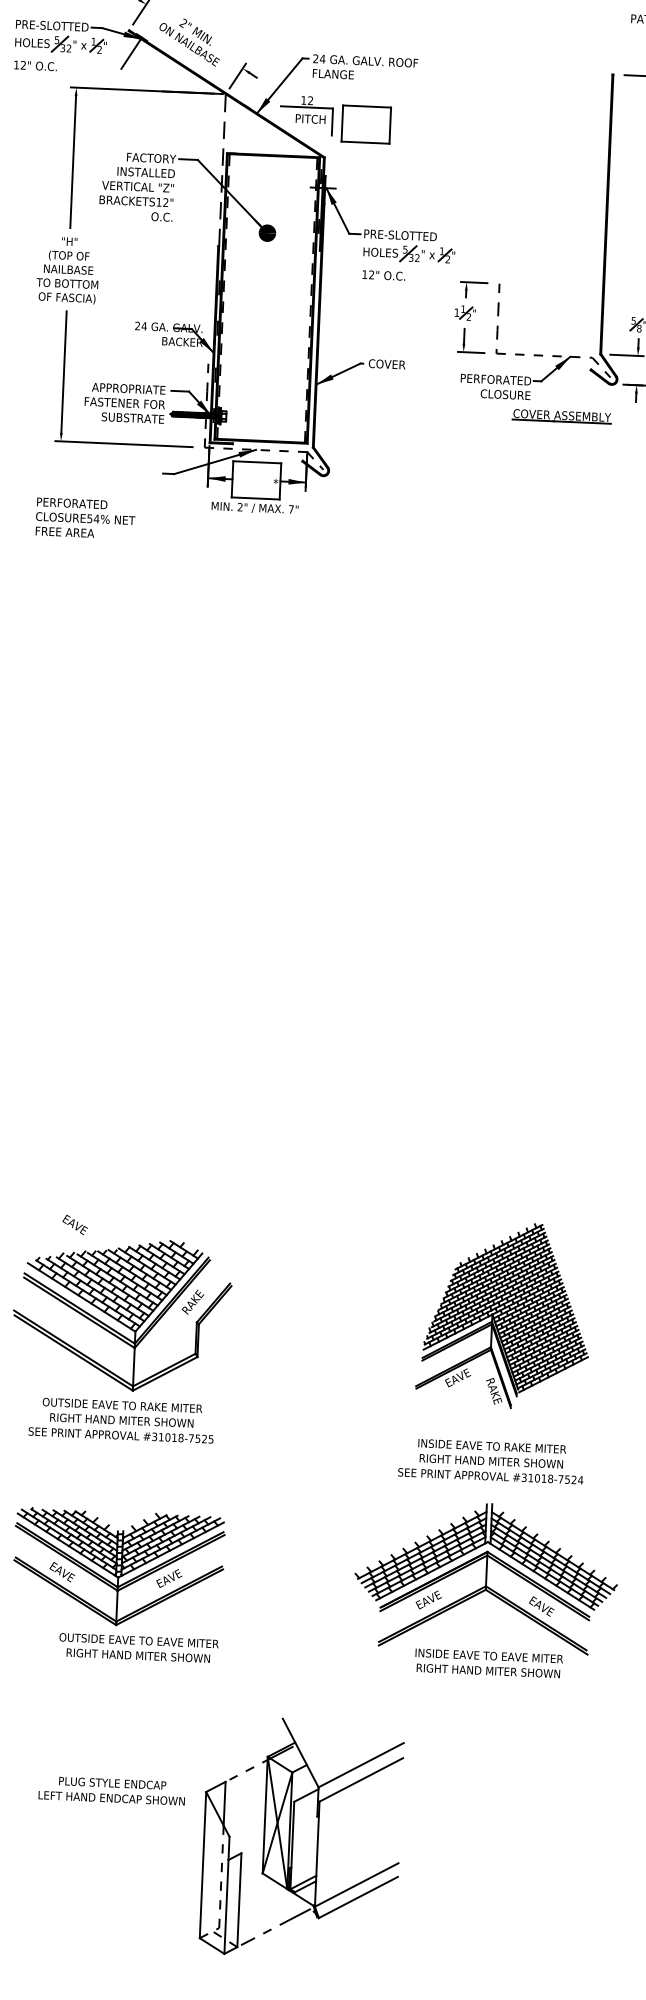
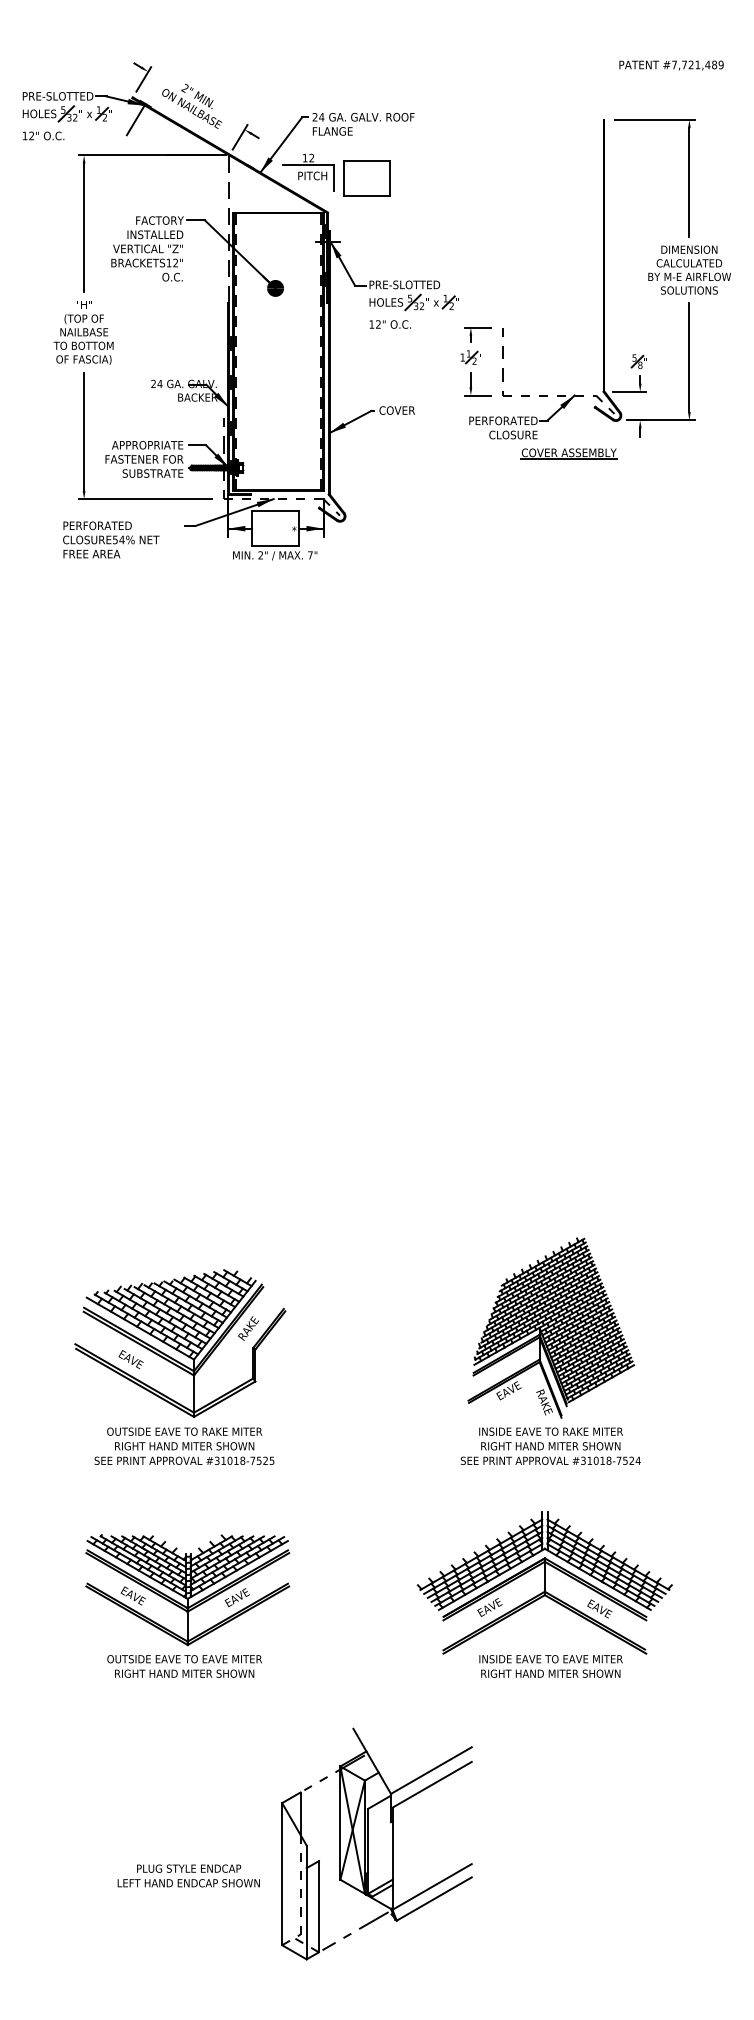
text: (85, 518) -> (111, 539), moved
text: (74, 1224) -> (130, 1359), moved
text: (491, 1460) -> (550, 1445), moved
text: (138, 1648) -> (184, 1666), moved
text: (111, 1790) -> (188, 1875), moved

